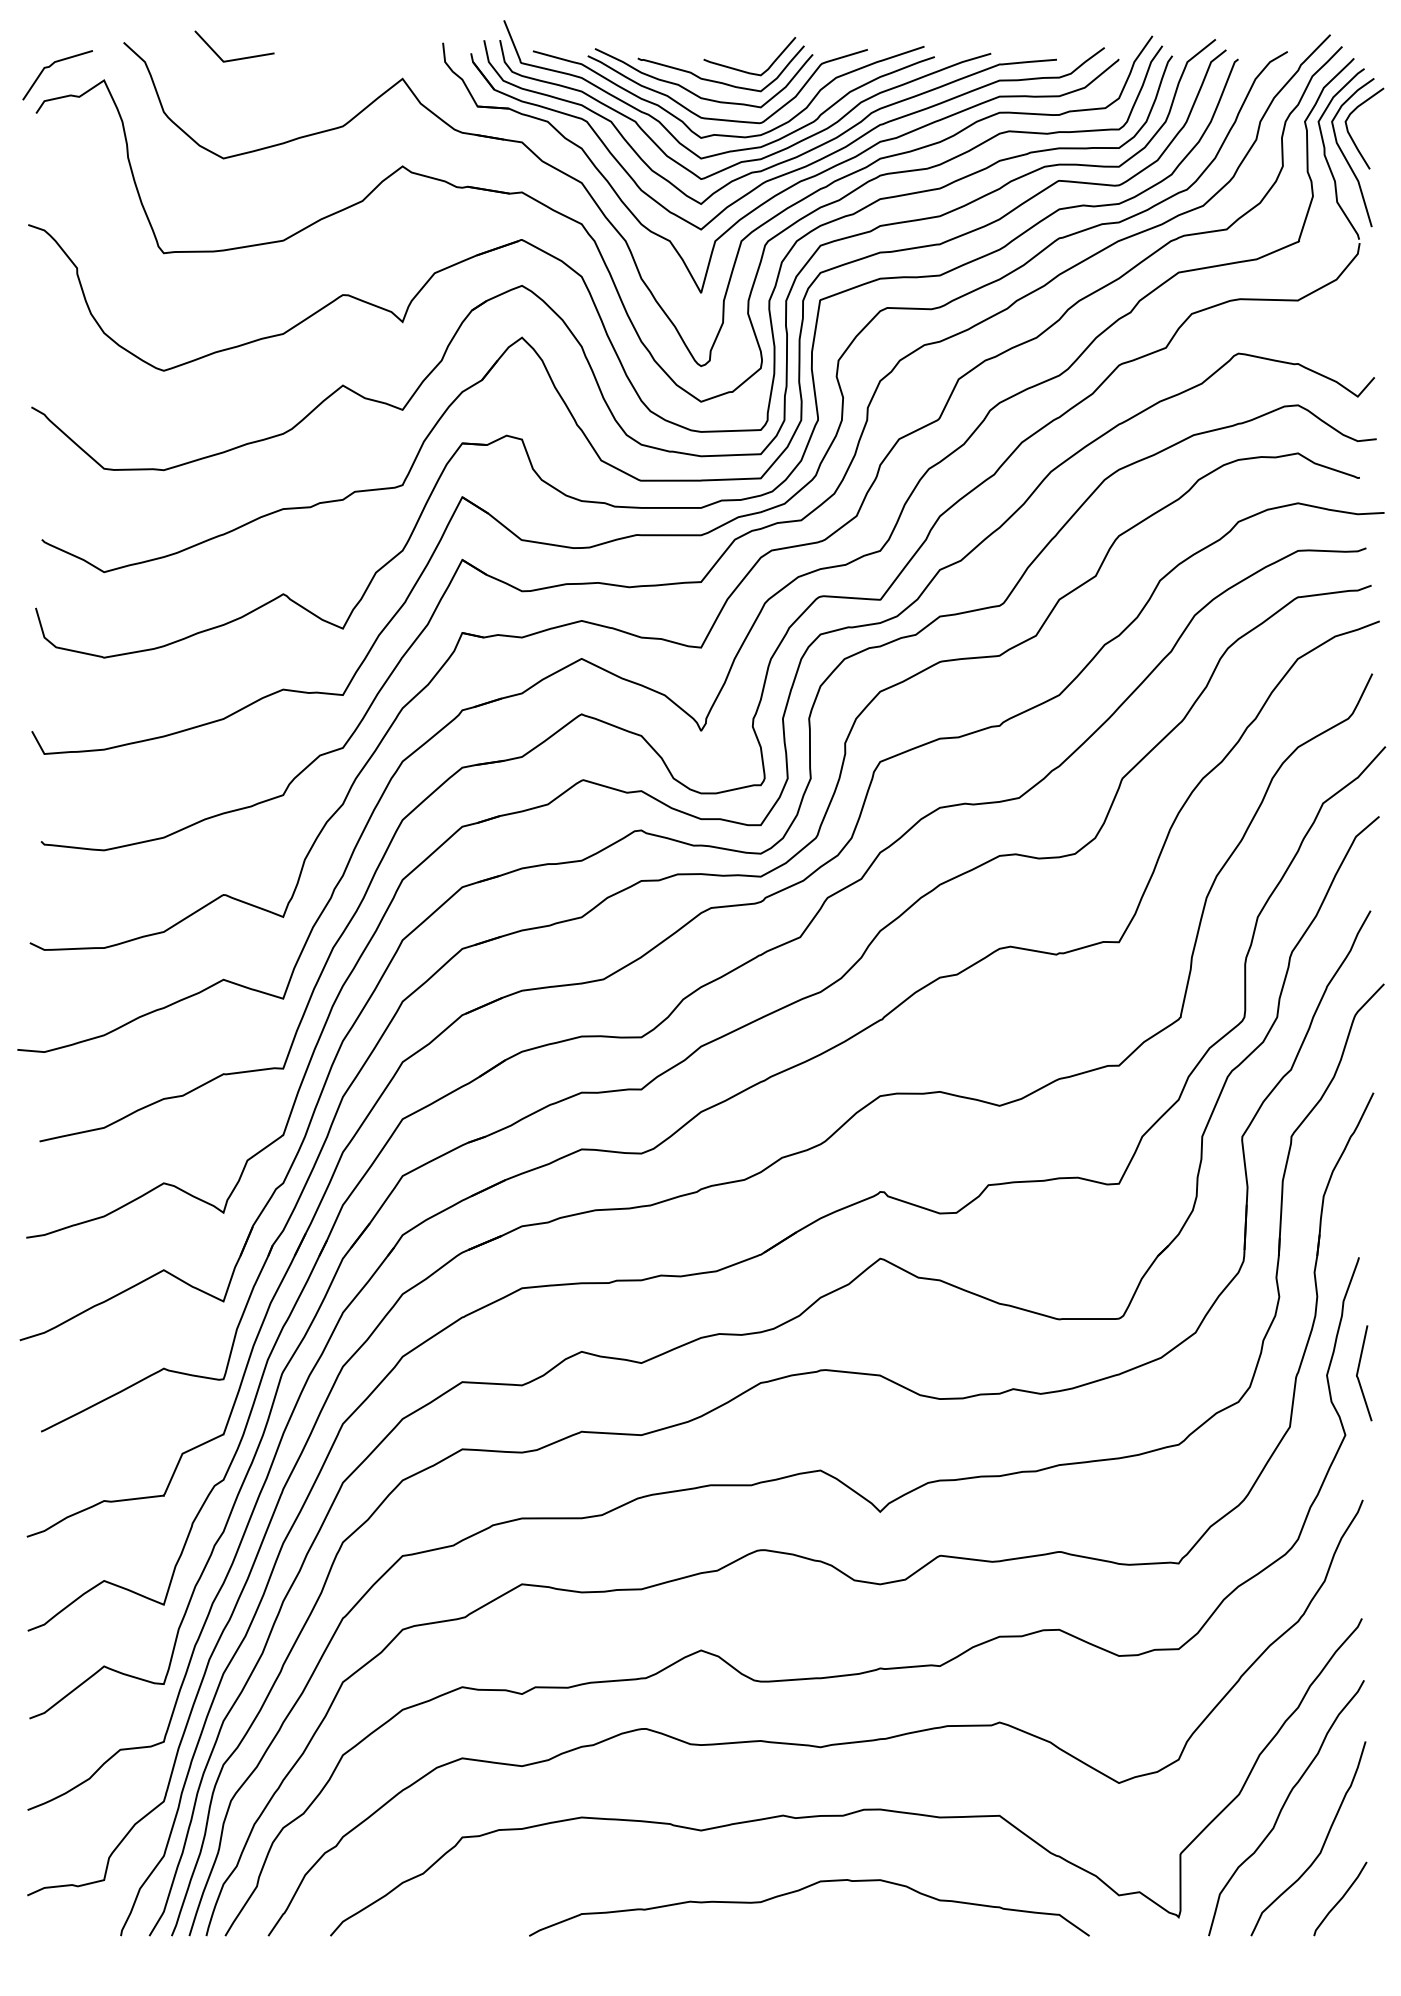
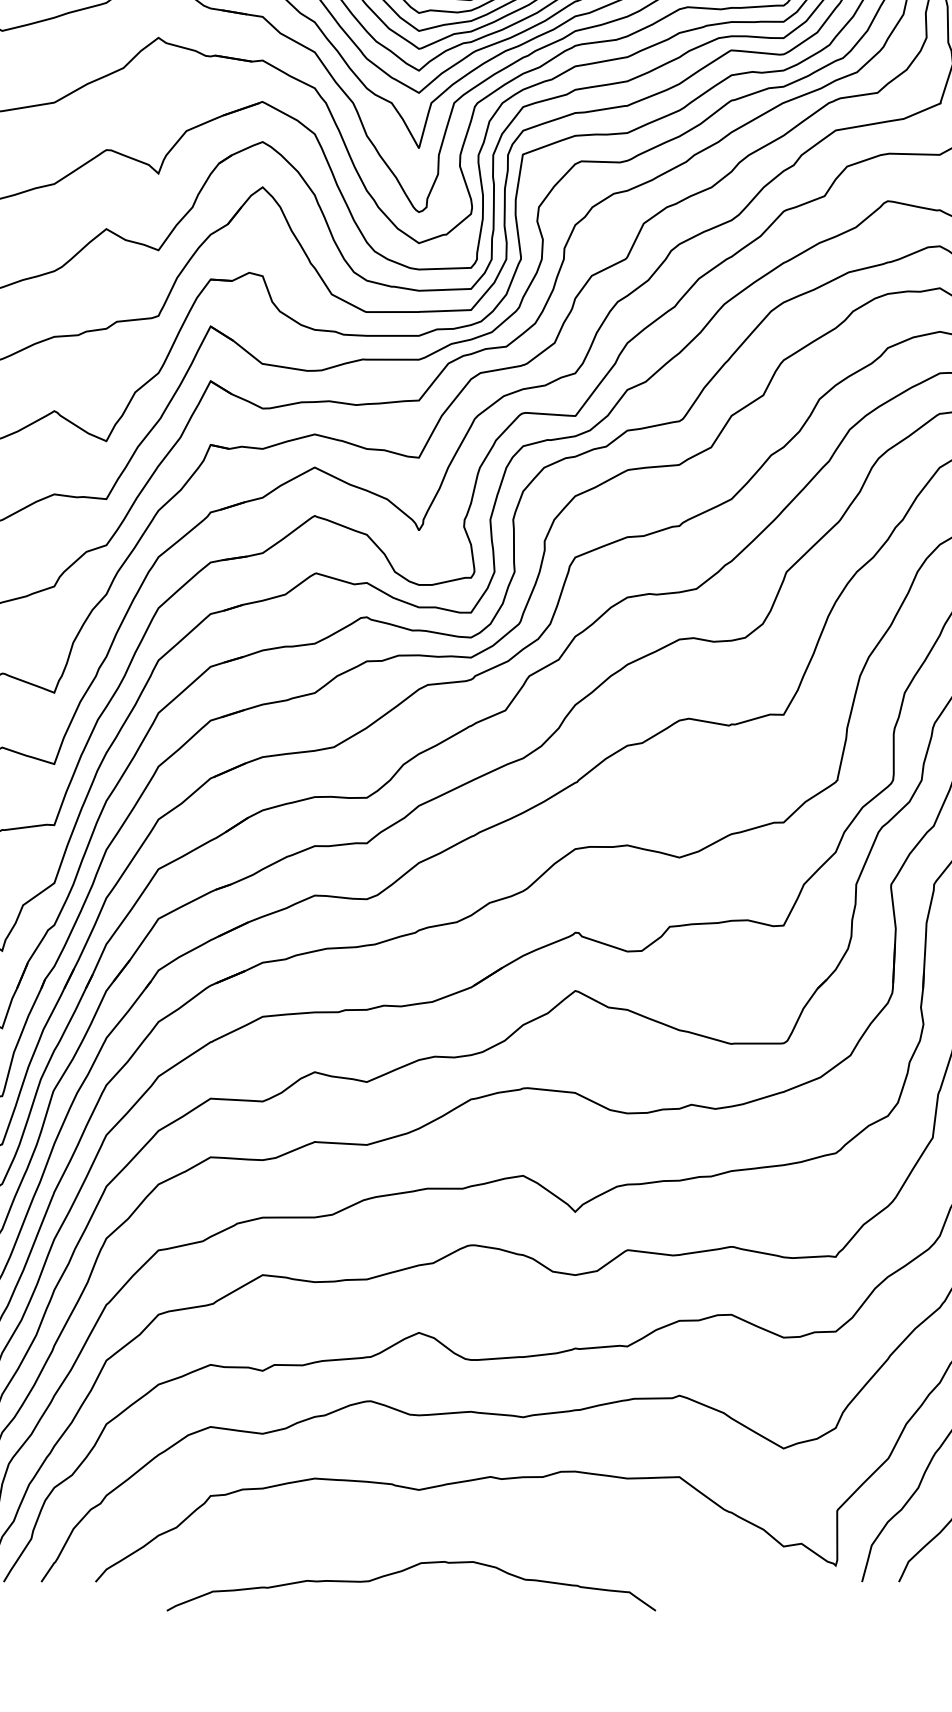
curve: (801, 1890) -> (404, 1571), moved

